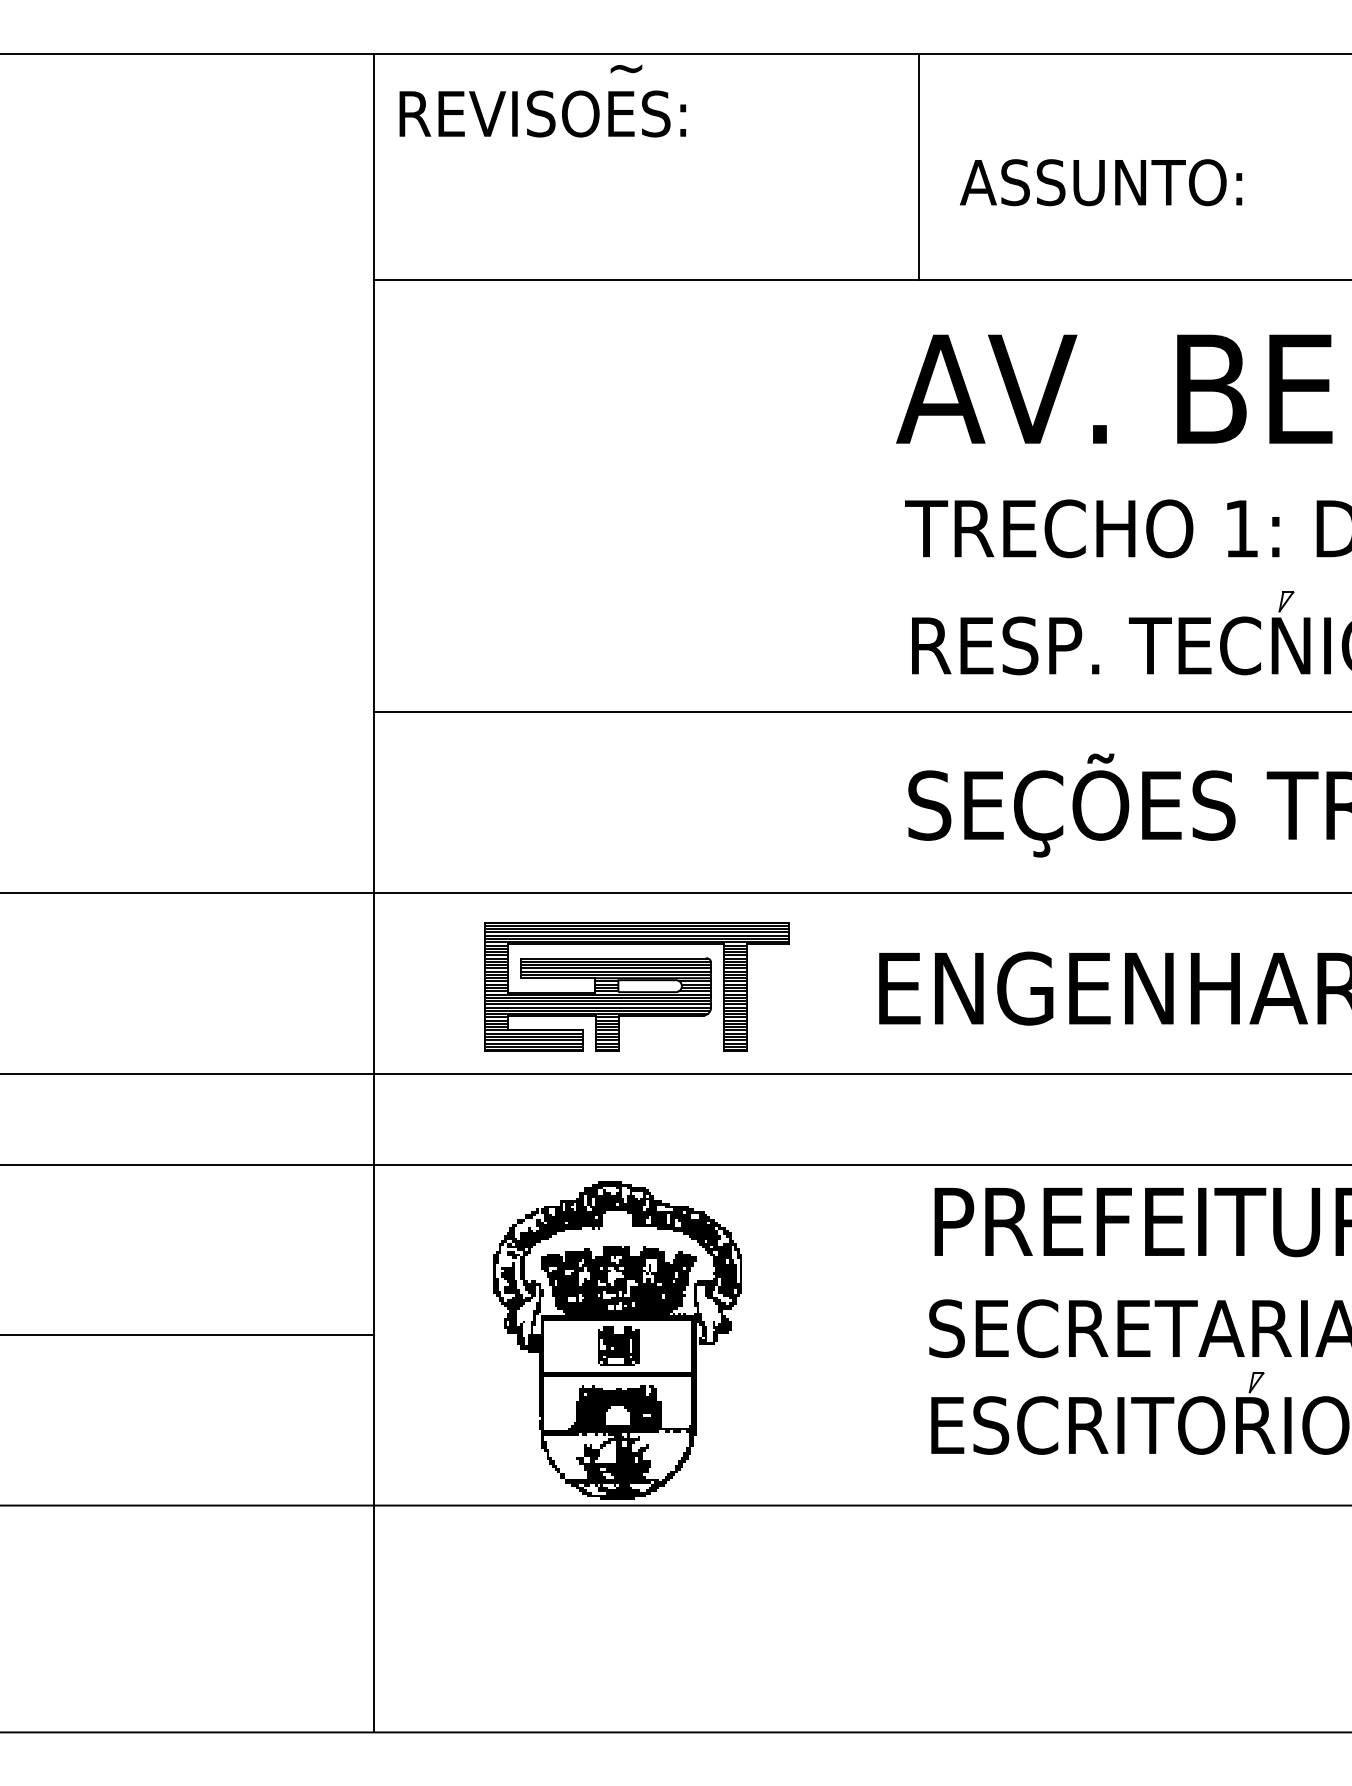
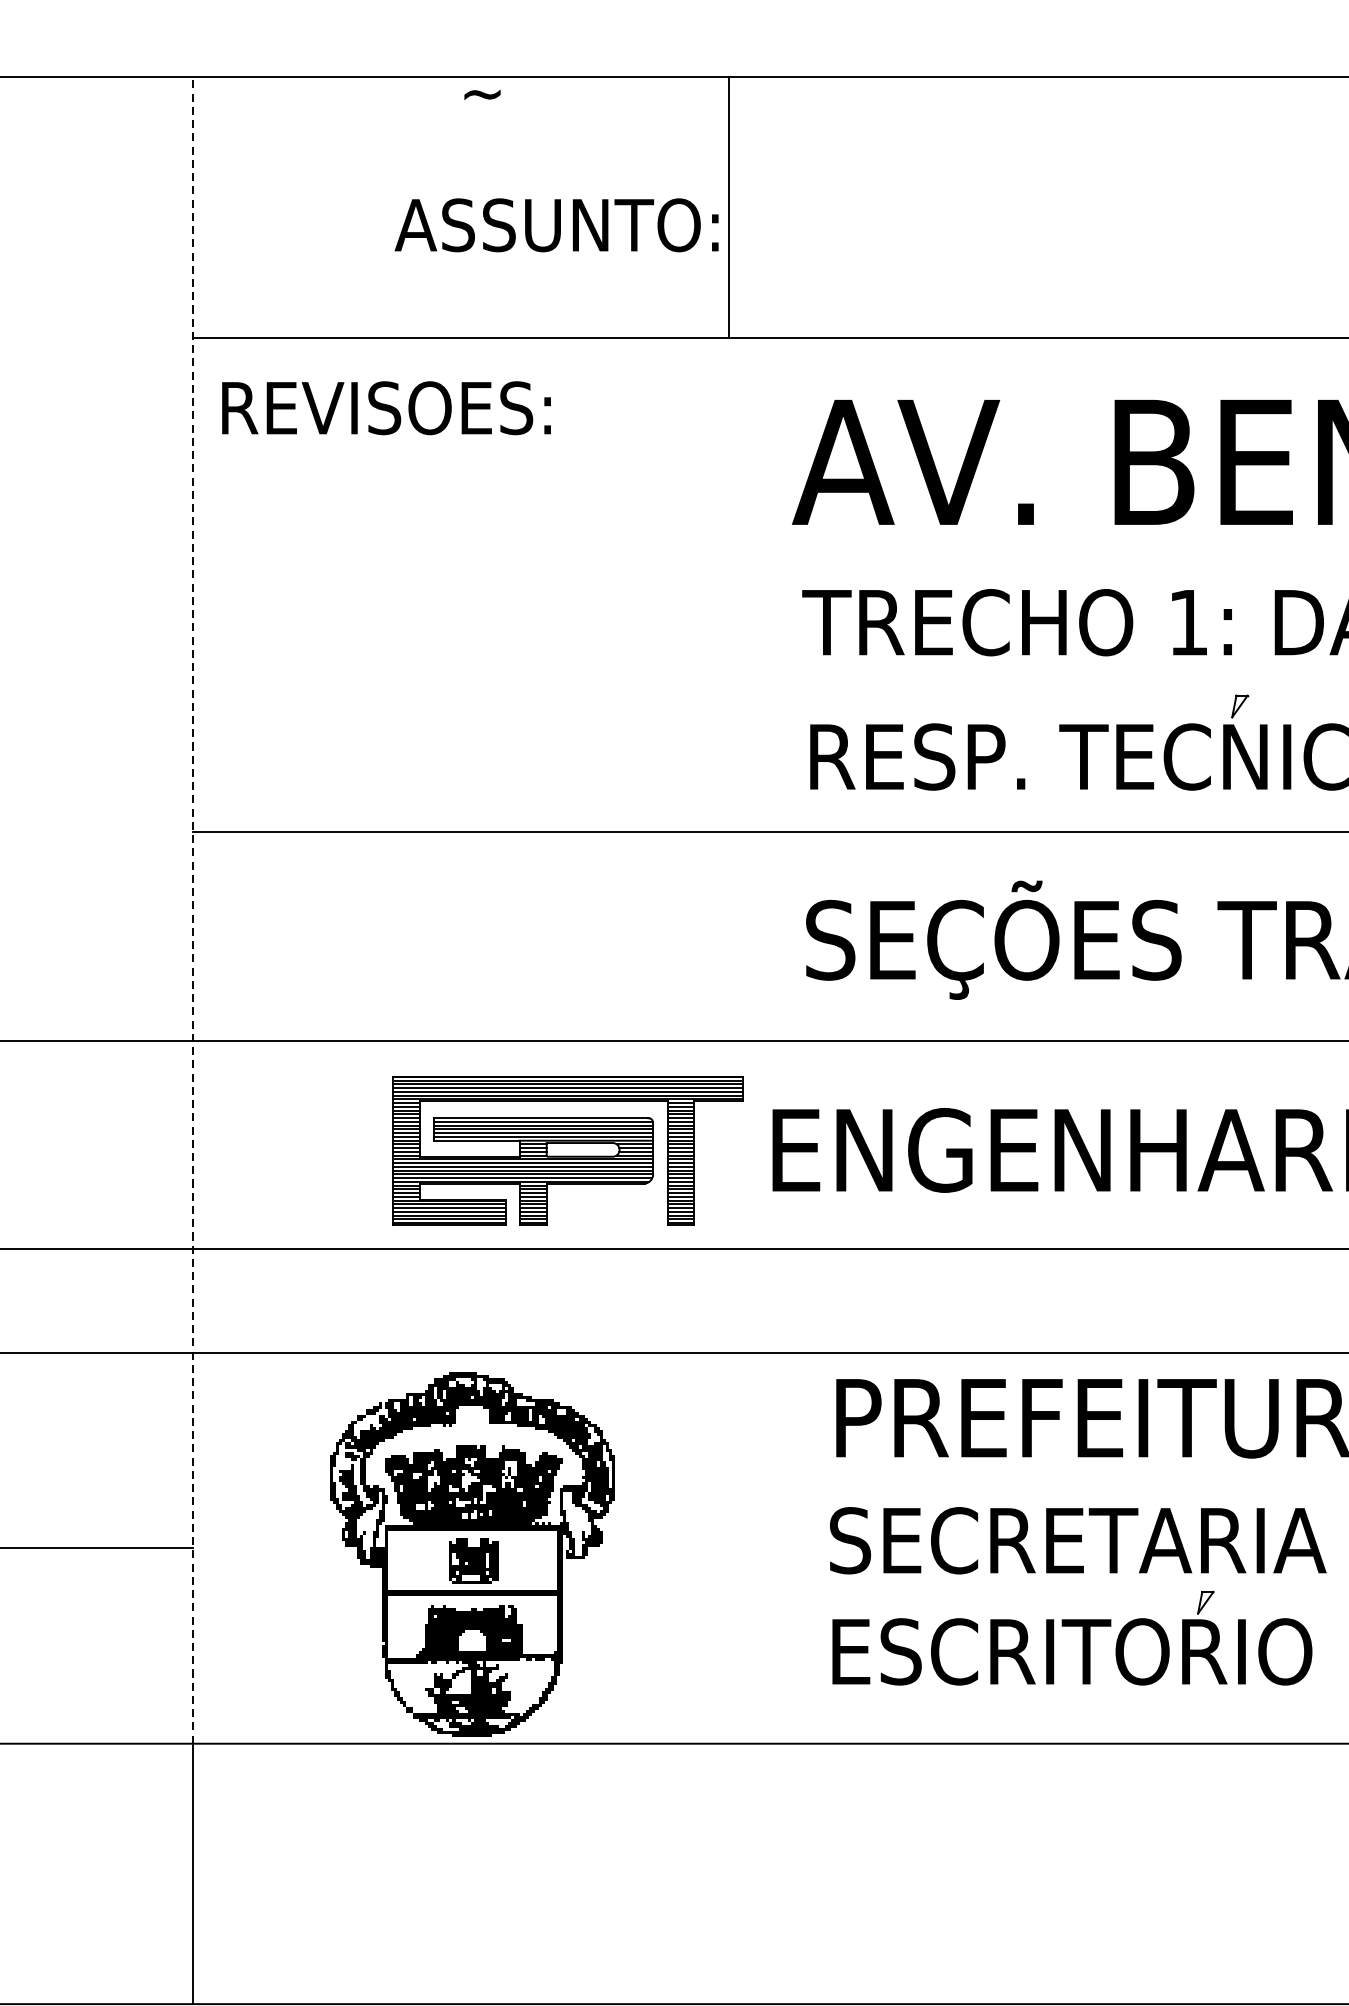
text: (542, 113) -> (386, 407), moved
line: (918, 166) -> (729, 206), moved
text: (1101, 182) -> (557, 225), moved
line: (374, 779) -> (193, 910), solid -> dashed
part: (636, 986) -> (567, 1150), moved

